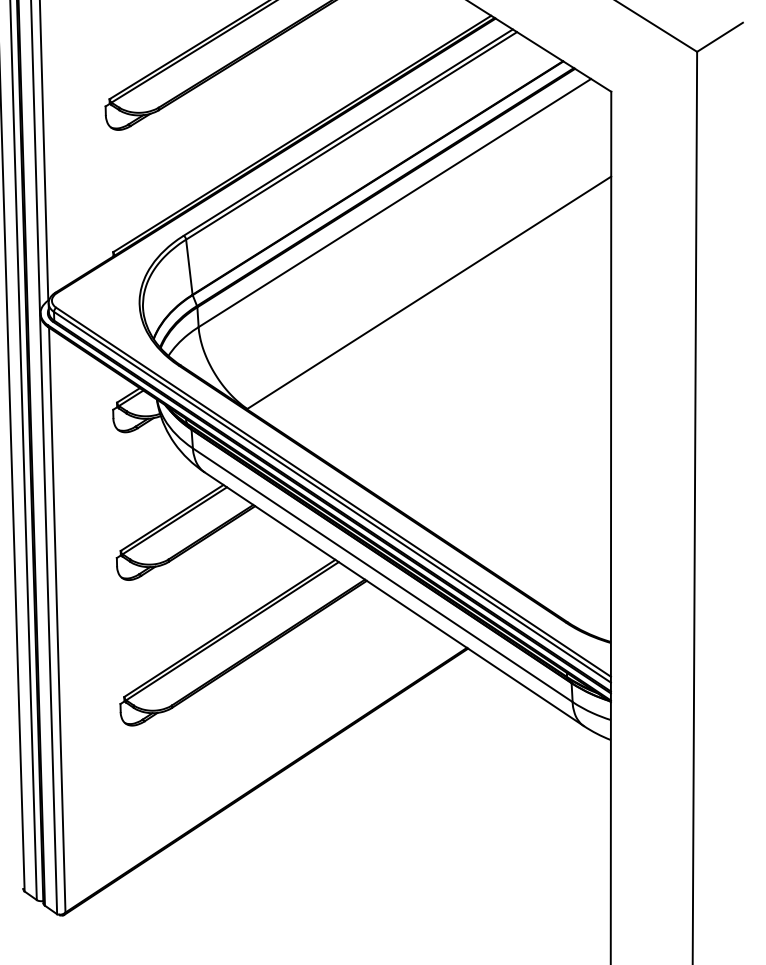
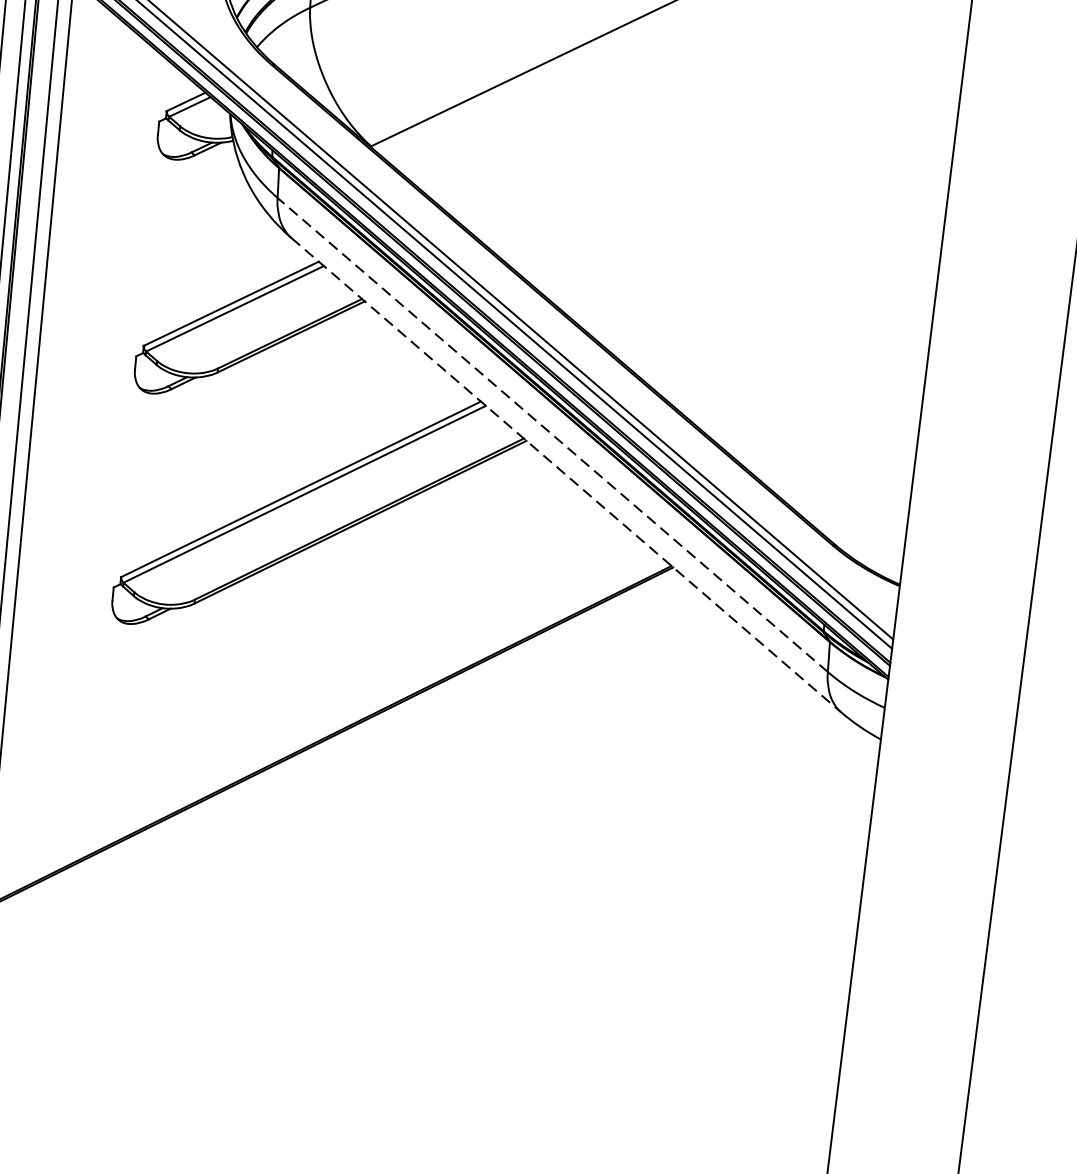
line: (382, 574) -> (552, 433), solid -> dashed
line: (394, 599) -> (566, 475), solid -> dashed

